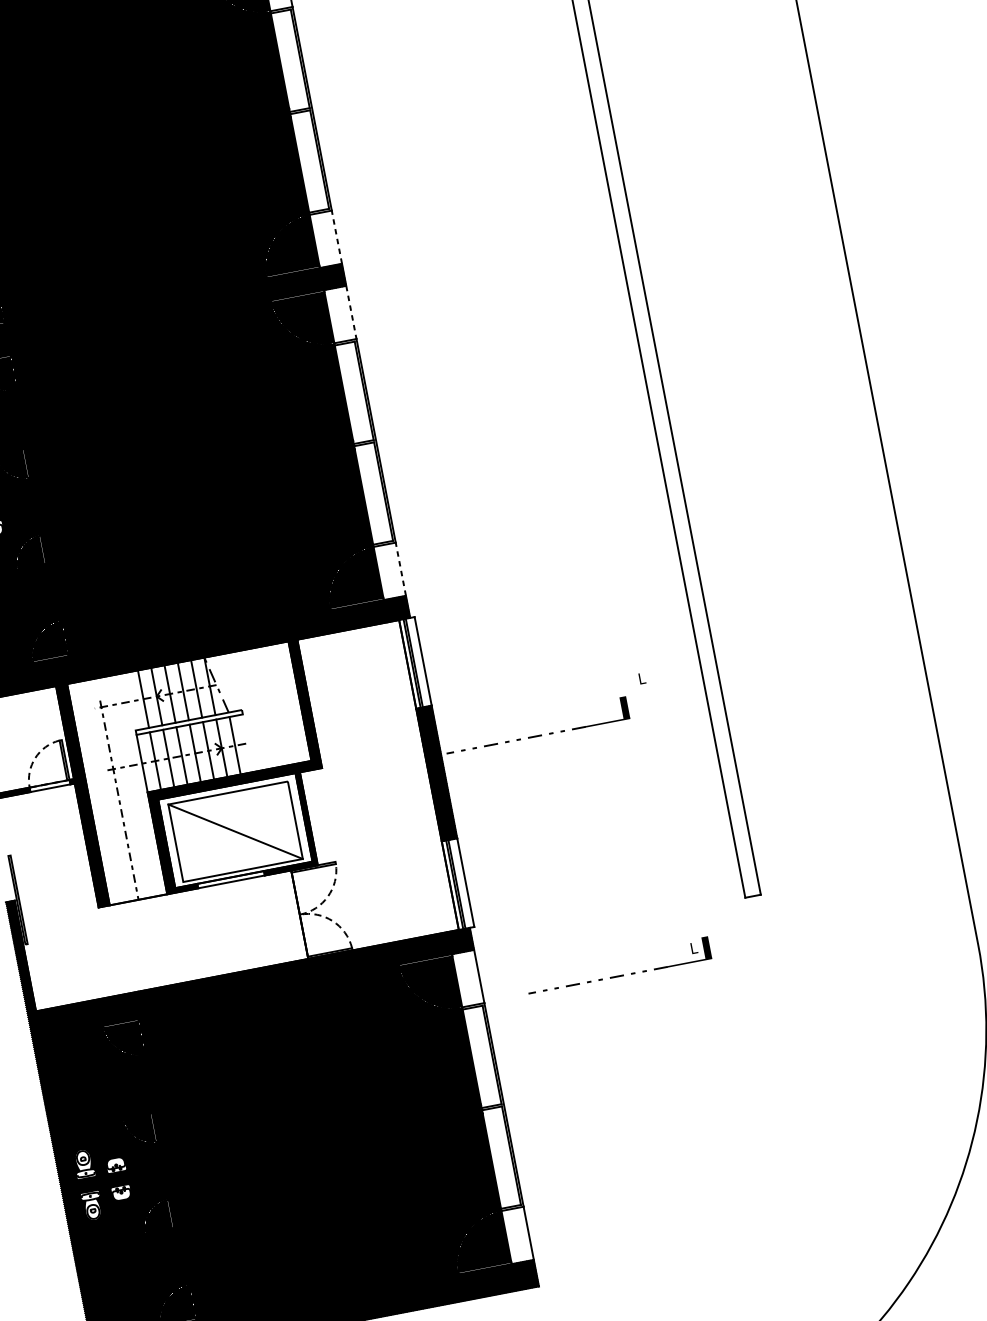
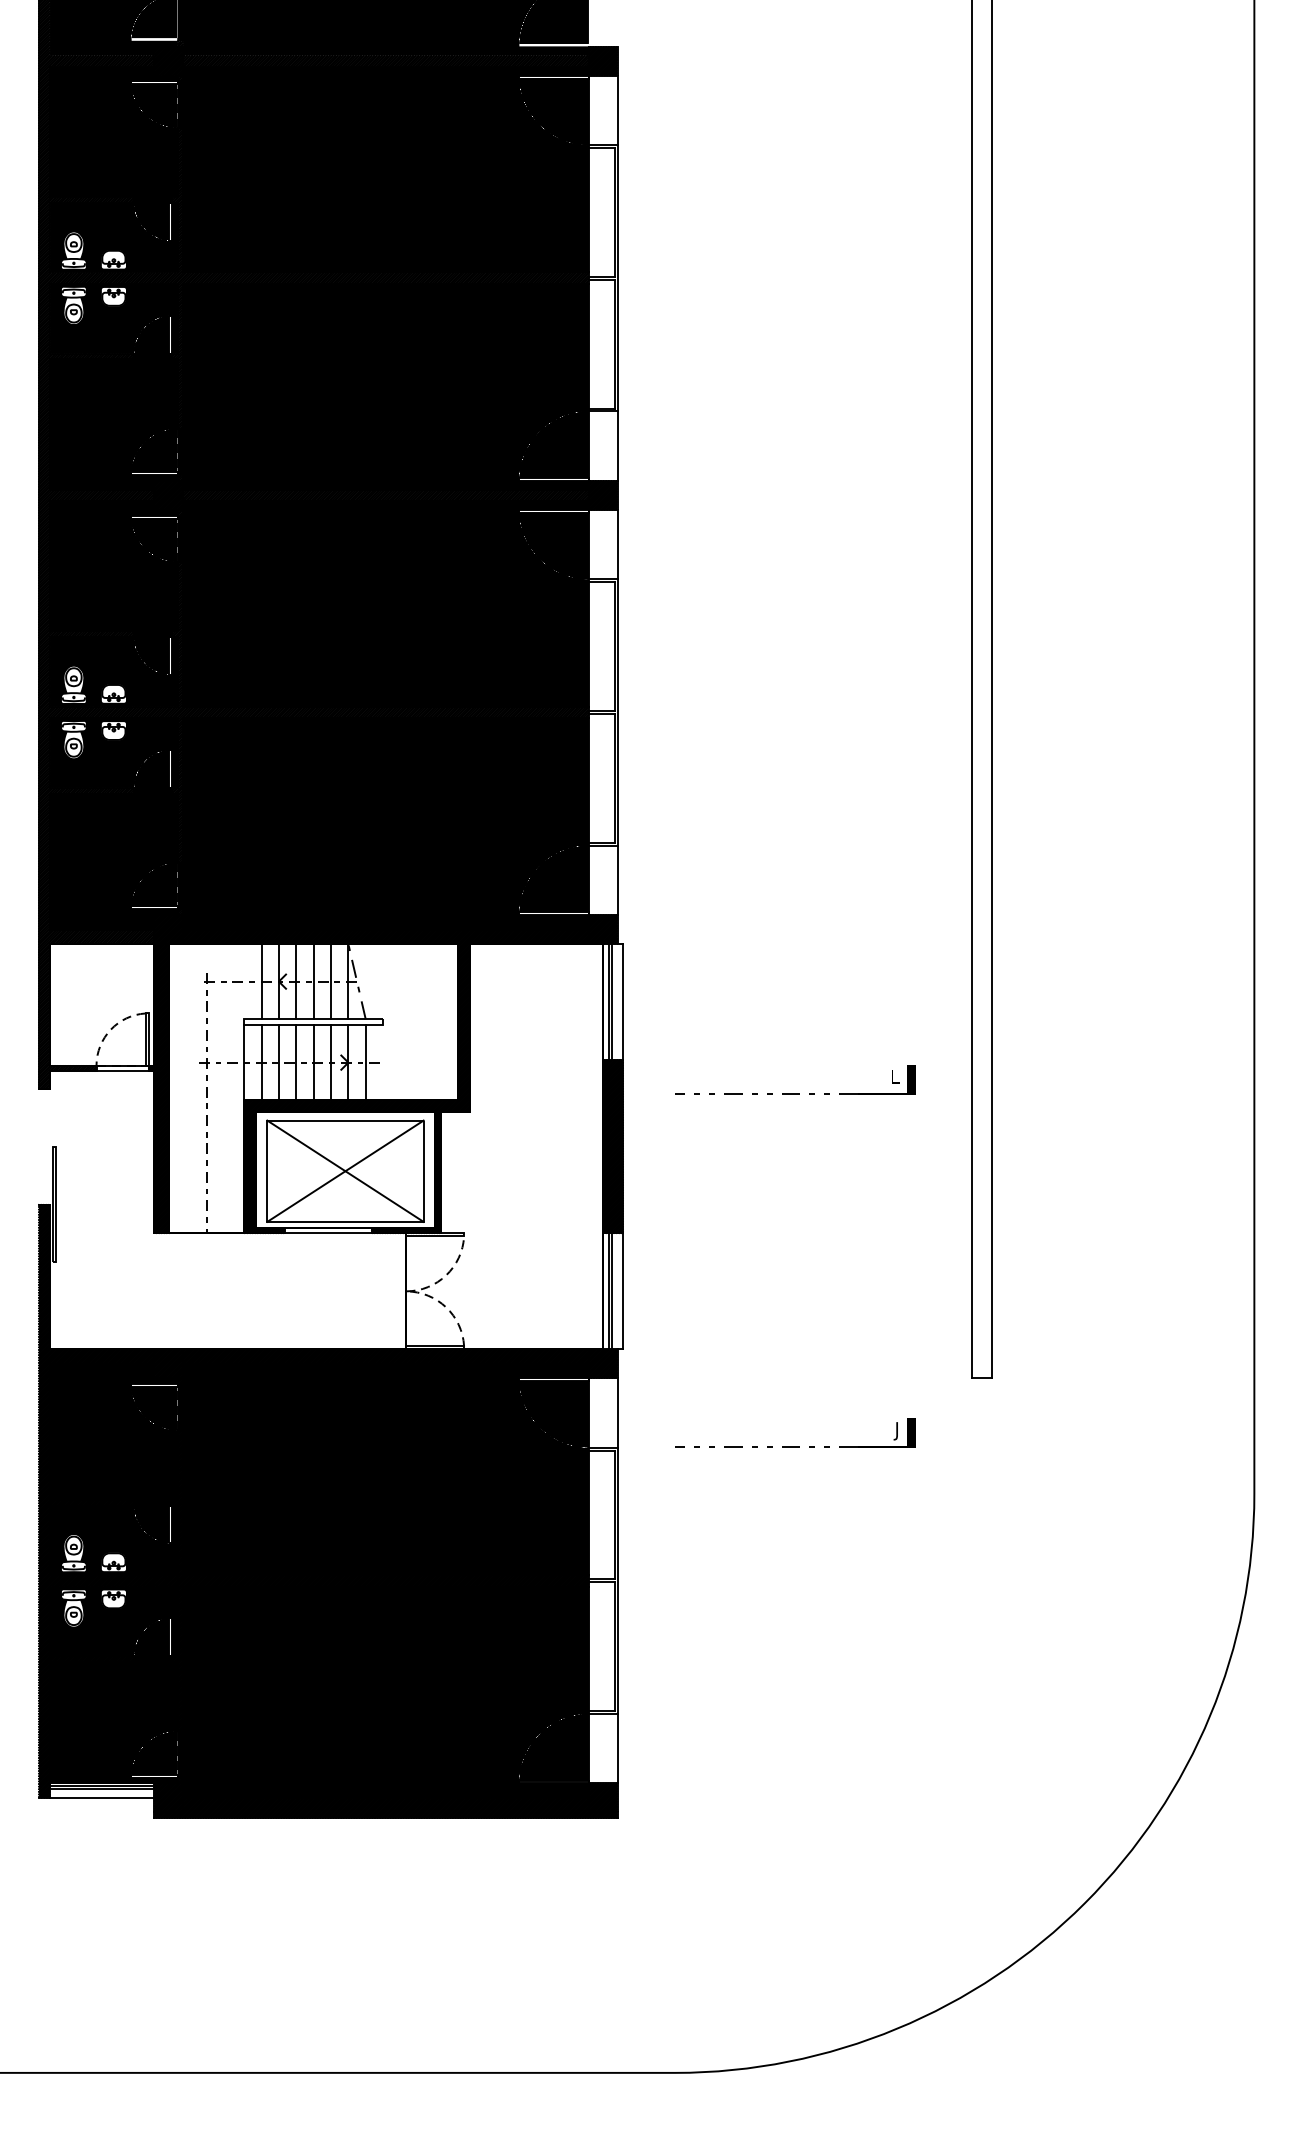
line: (336, 237) -> (617, 446), dashed -> solid
line: (351, 312) -> (617, 544), dashed -> solid
line: (400, 569) -> (617, 880), dashed -> solid
part: (538, 735) -> (795, 1093), moved
line: (235, 831) -> (345, 1170), added
text: (694, 949) -> (895, 1431), L -> J

